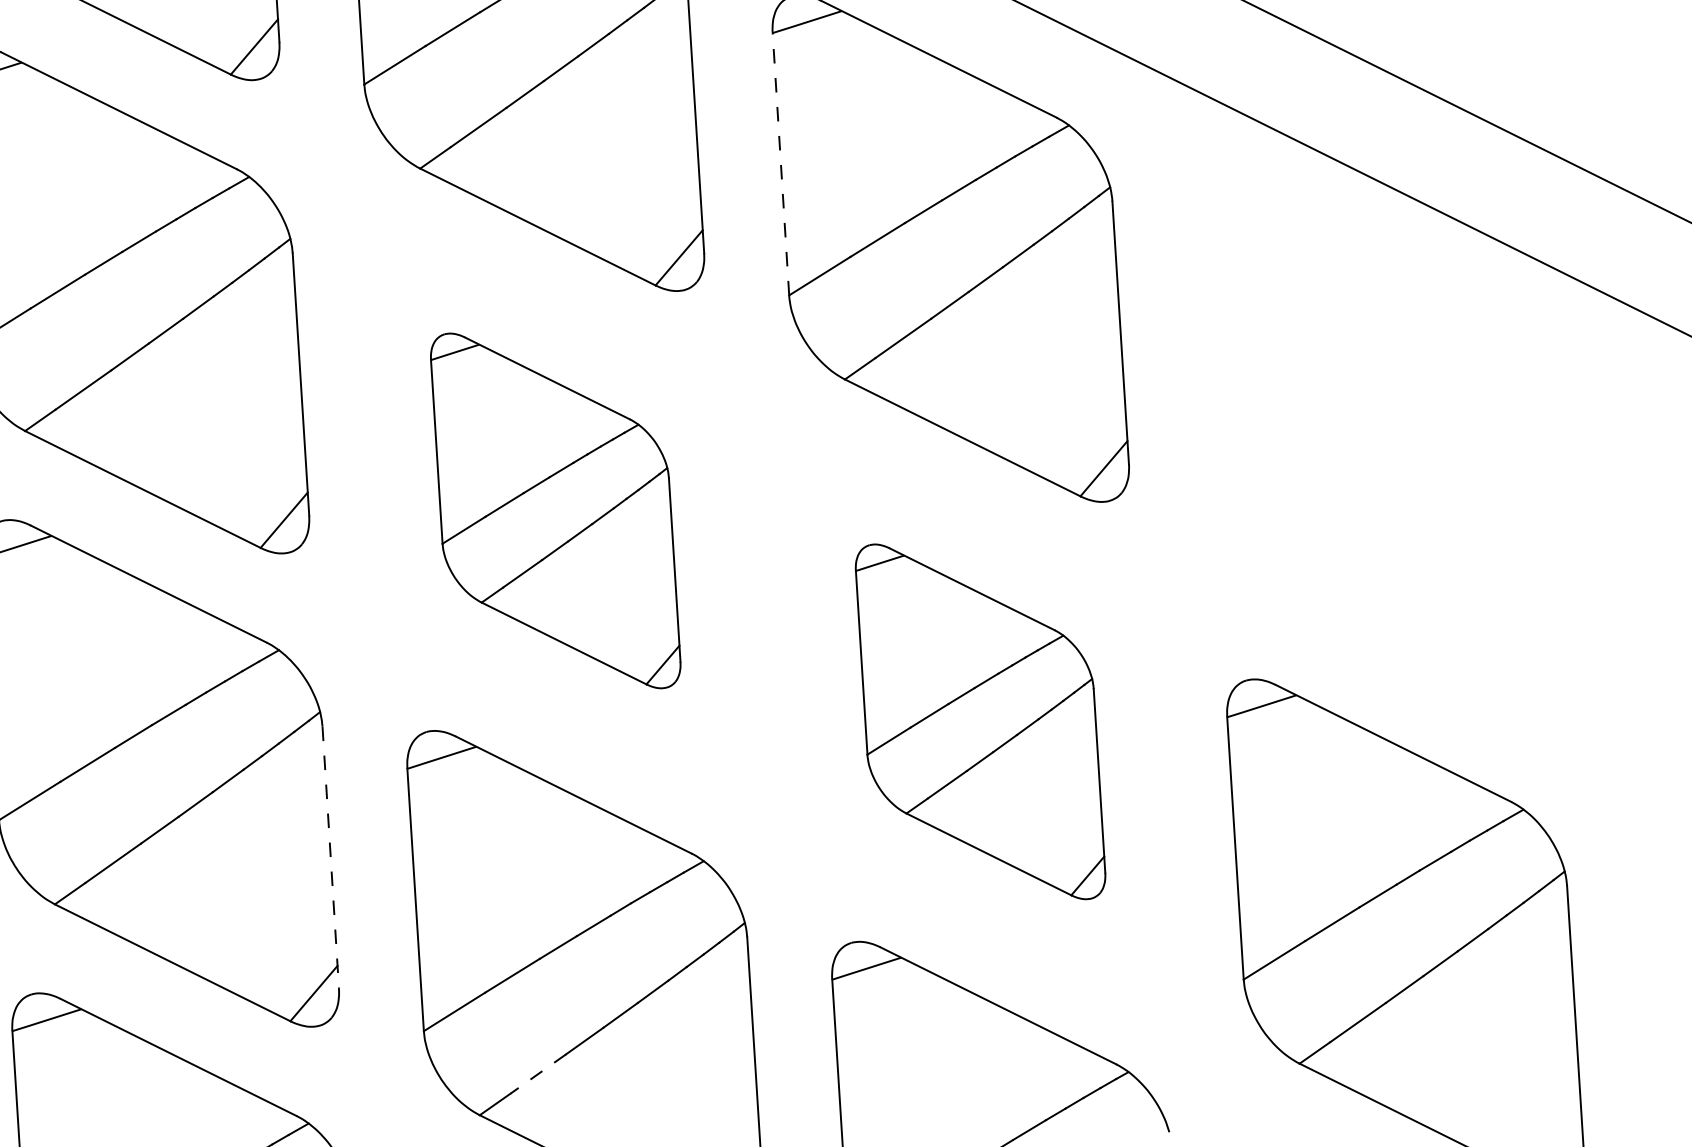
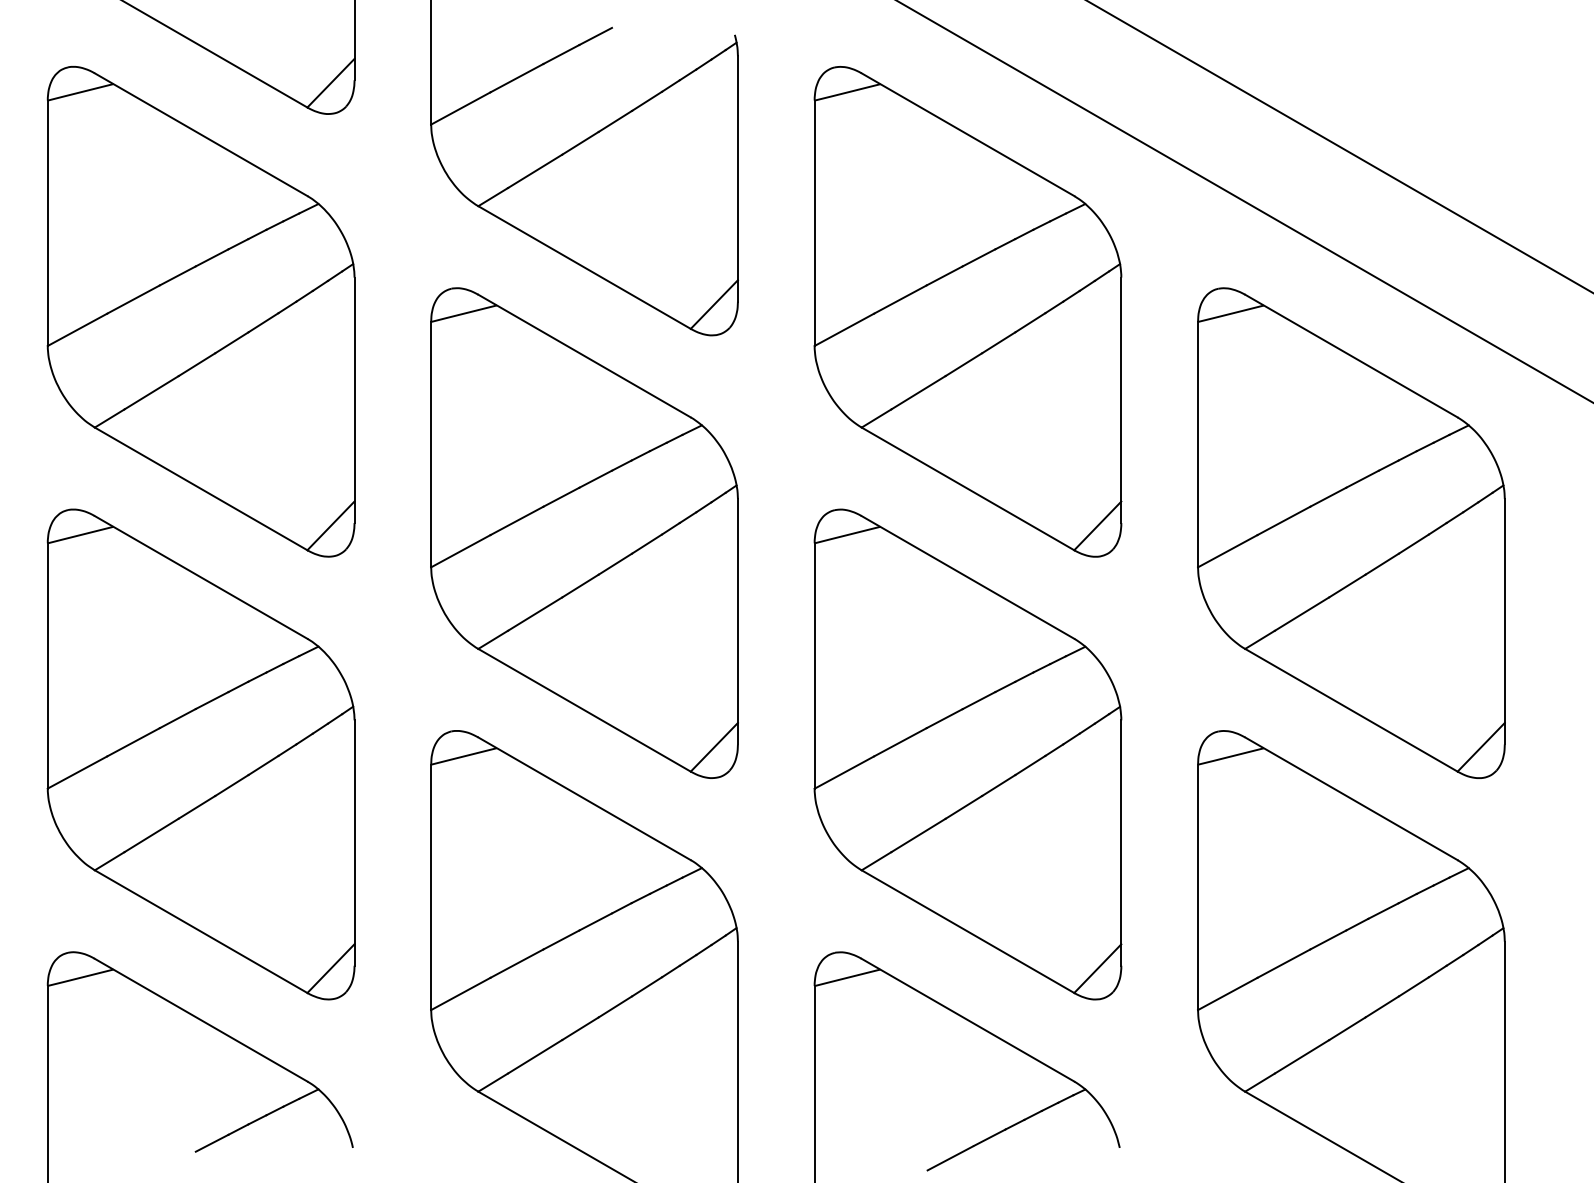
line: (780, 164) -> (814, 223), dashed -> solid
part: (1375, 458) -> (1351, 532), added
part: (555, 510) -> (584, 532), size x1.43
part: (980, 721) -> (967, 754), size x1.43
line: (330, 858) -> (354, 843), dashed -> solid
line: (538, 1073) -> (535, 1056), dashed -> solid

